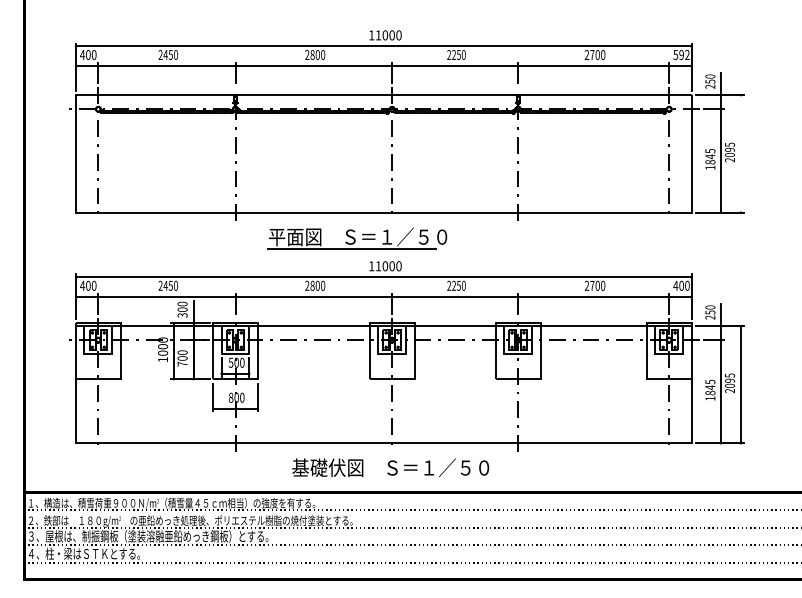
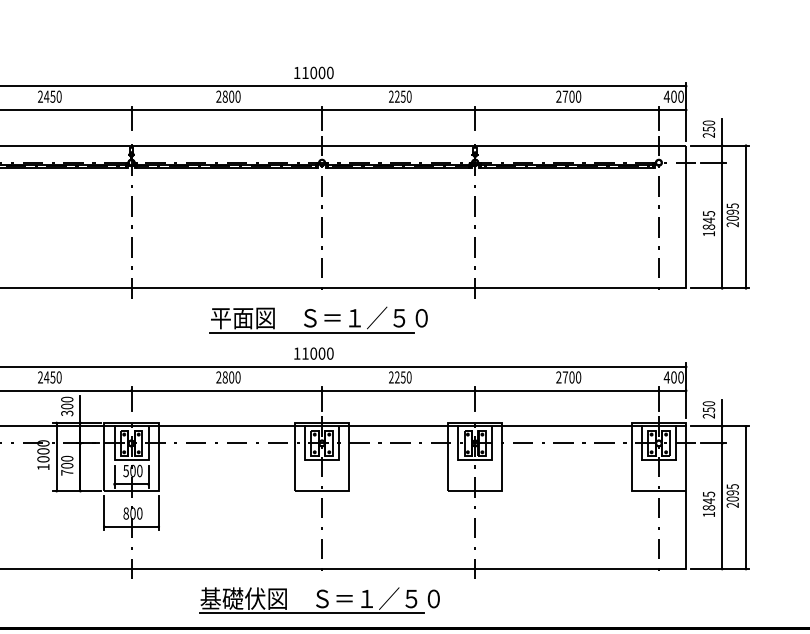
text: (681, 55) -> (673, 97), 592 -> 400
line: (740, 153) -> (745, 216), added
part: (357, 238) -> (318, 319), moved
line: (383, 479) -> (311, 612), added

